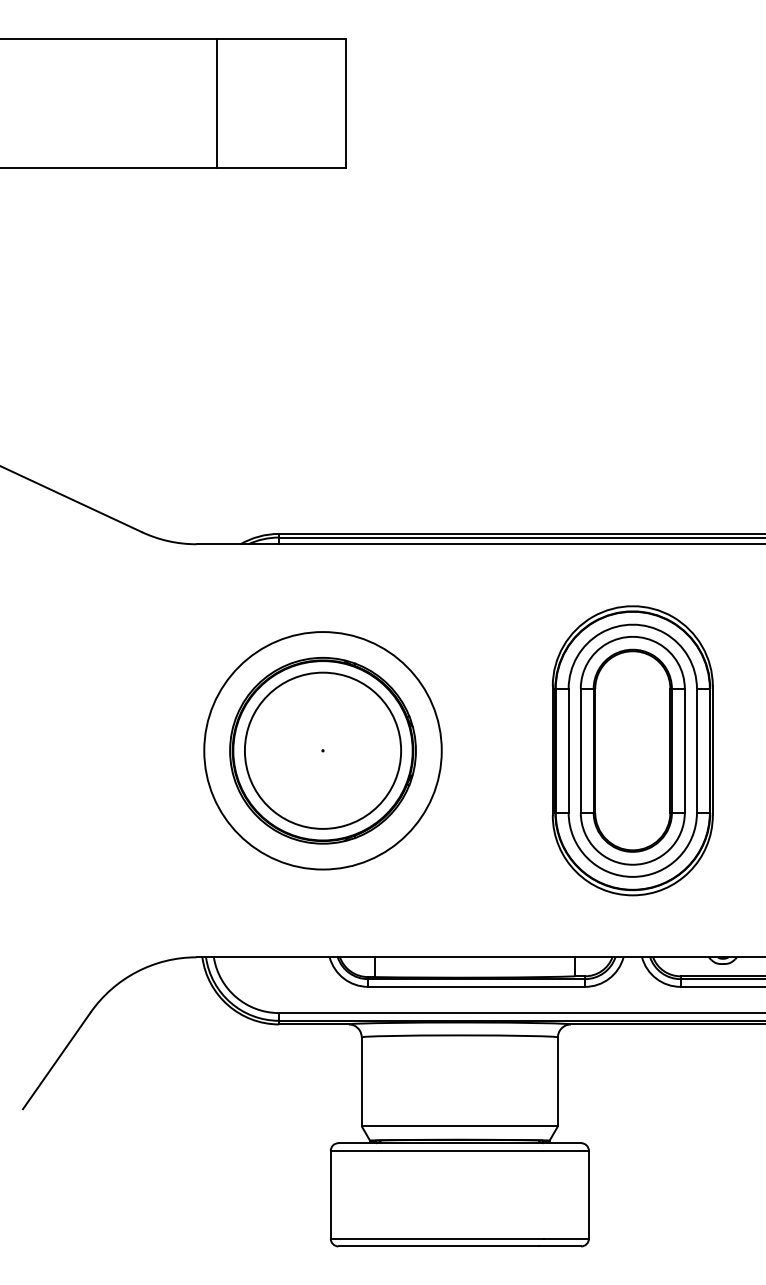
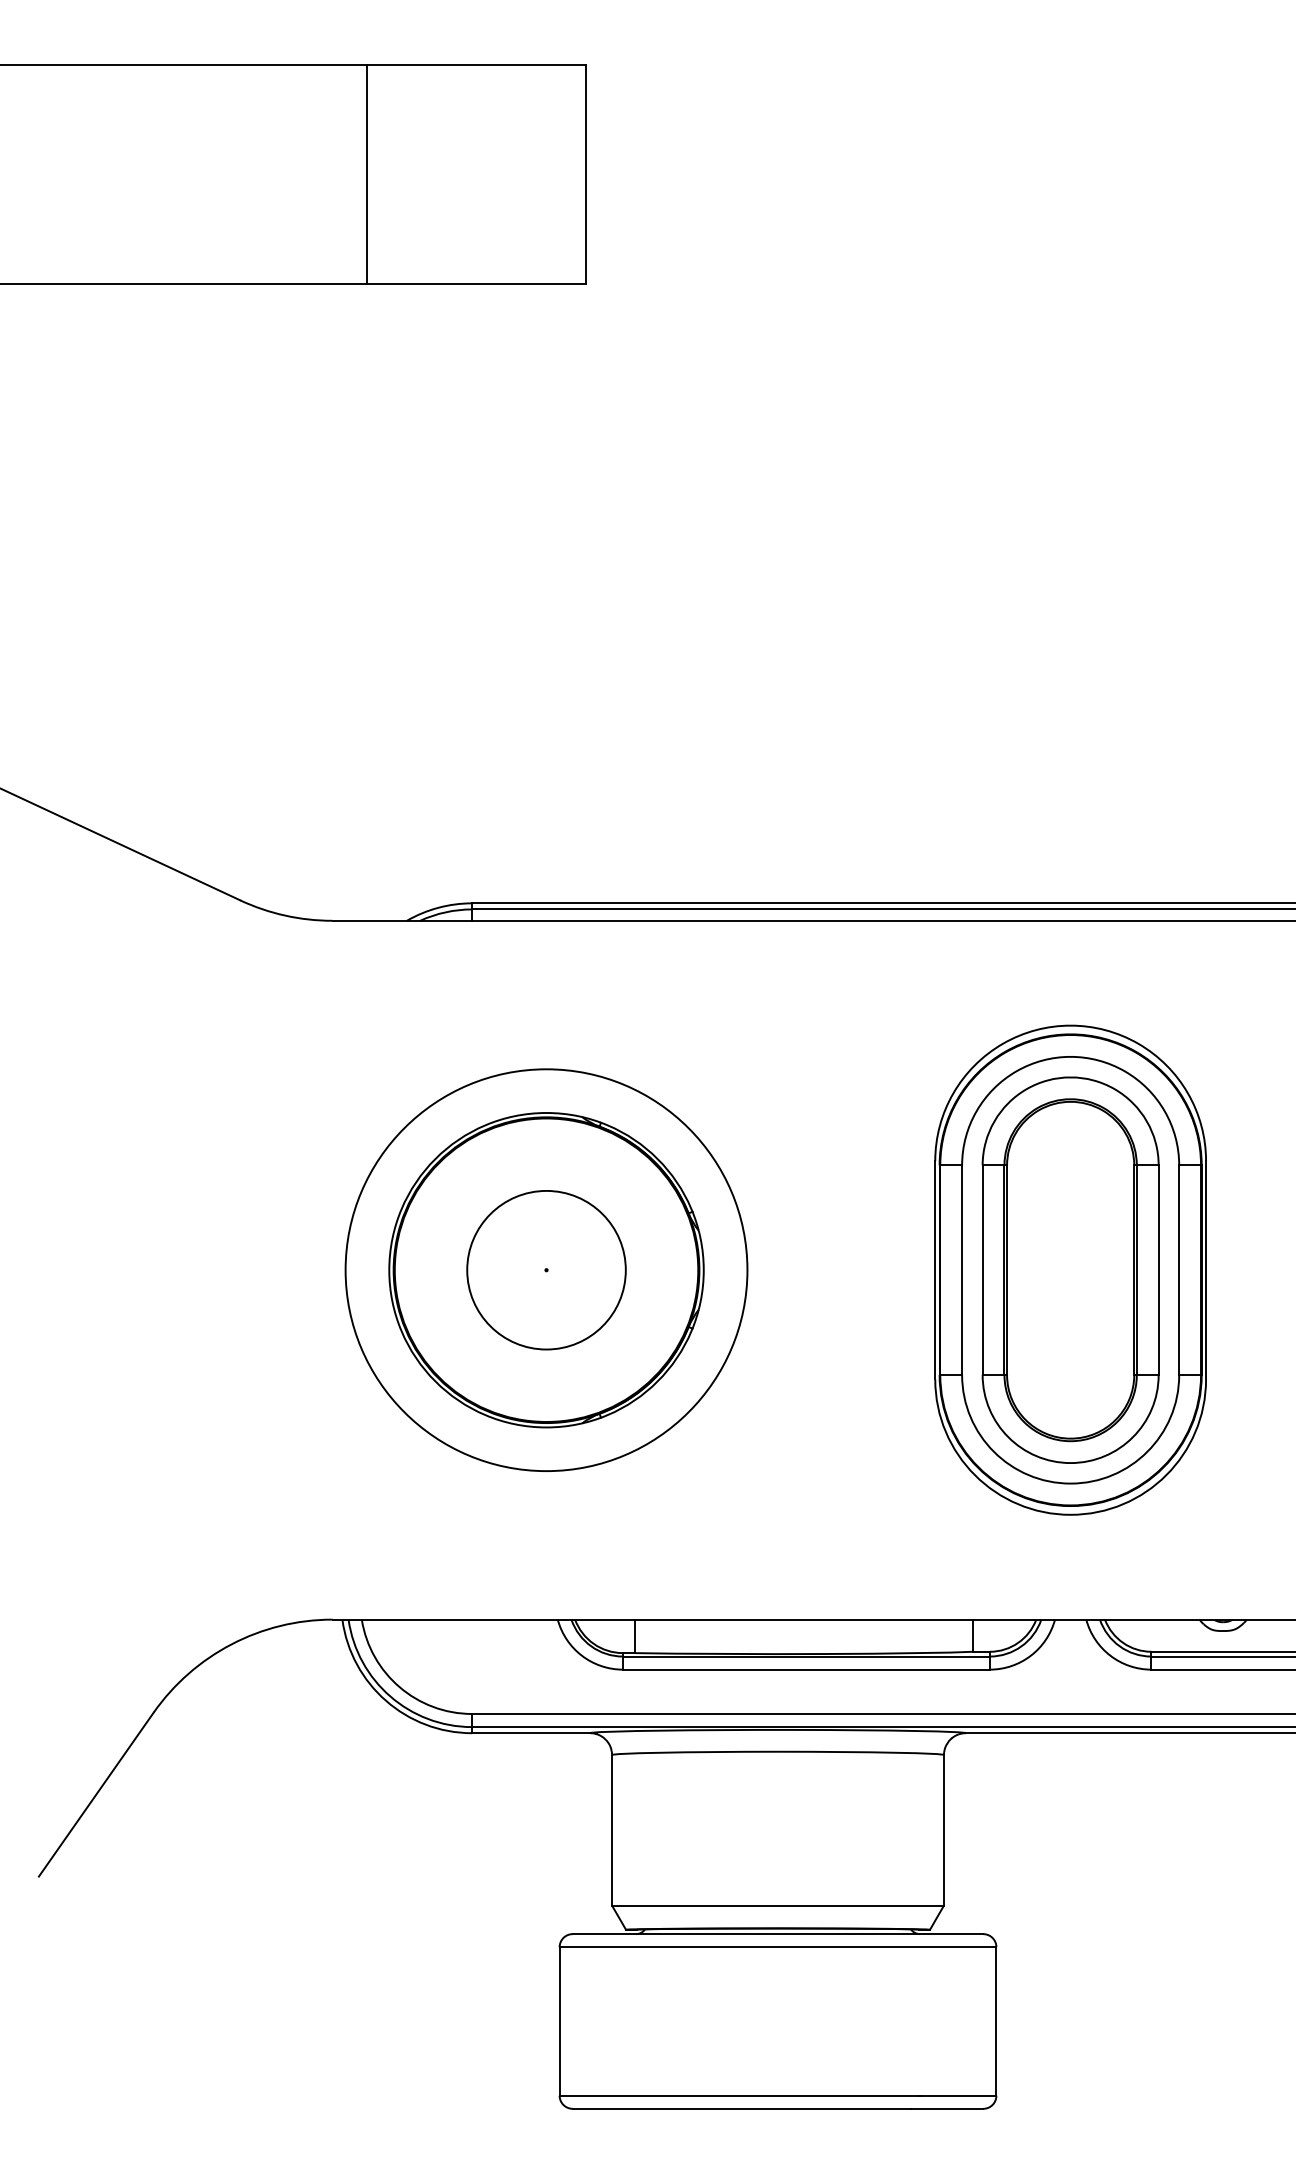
circle: (322, 750) -> (545, 1269), size x0.6

